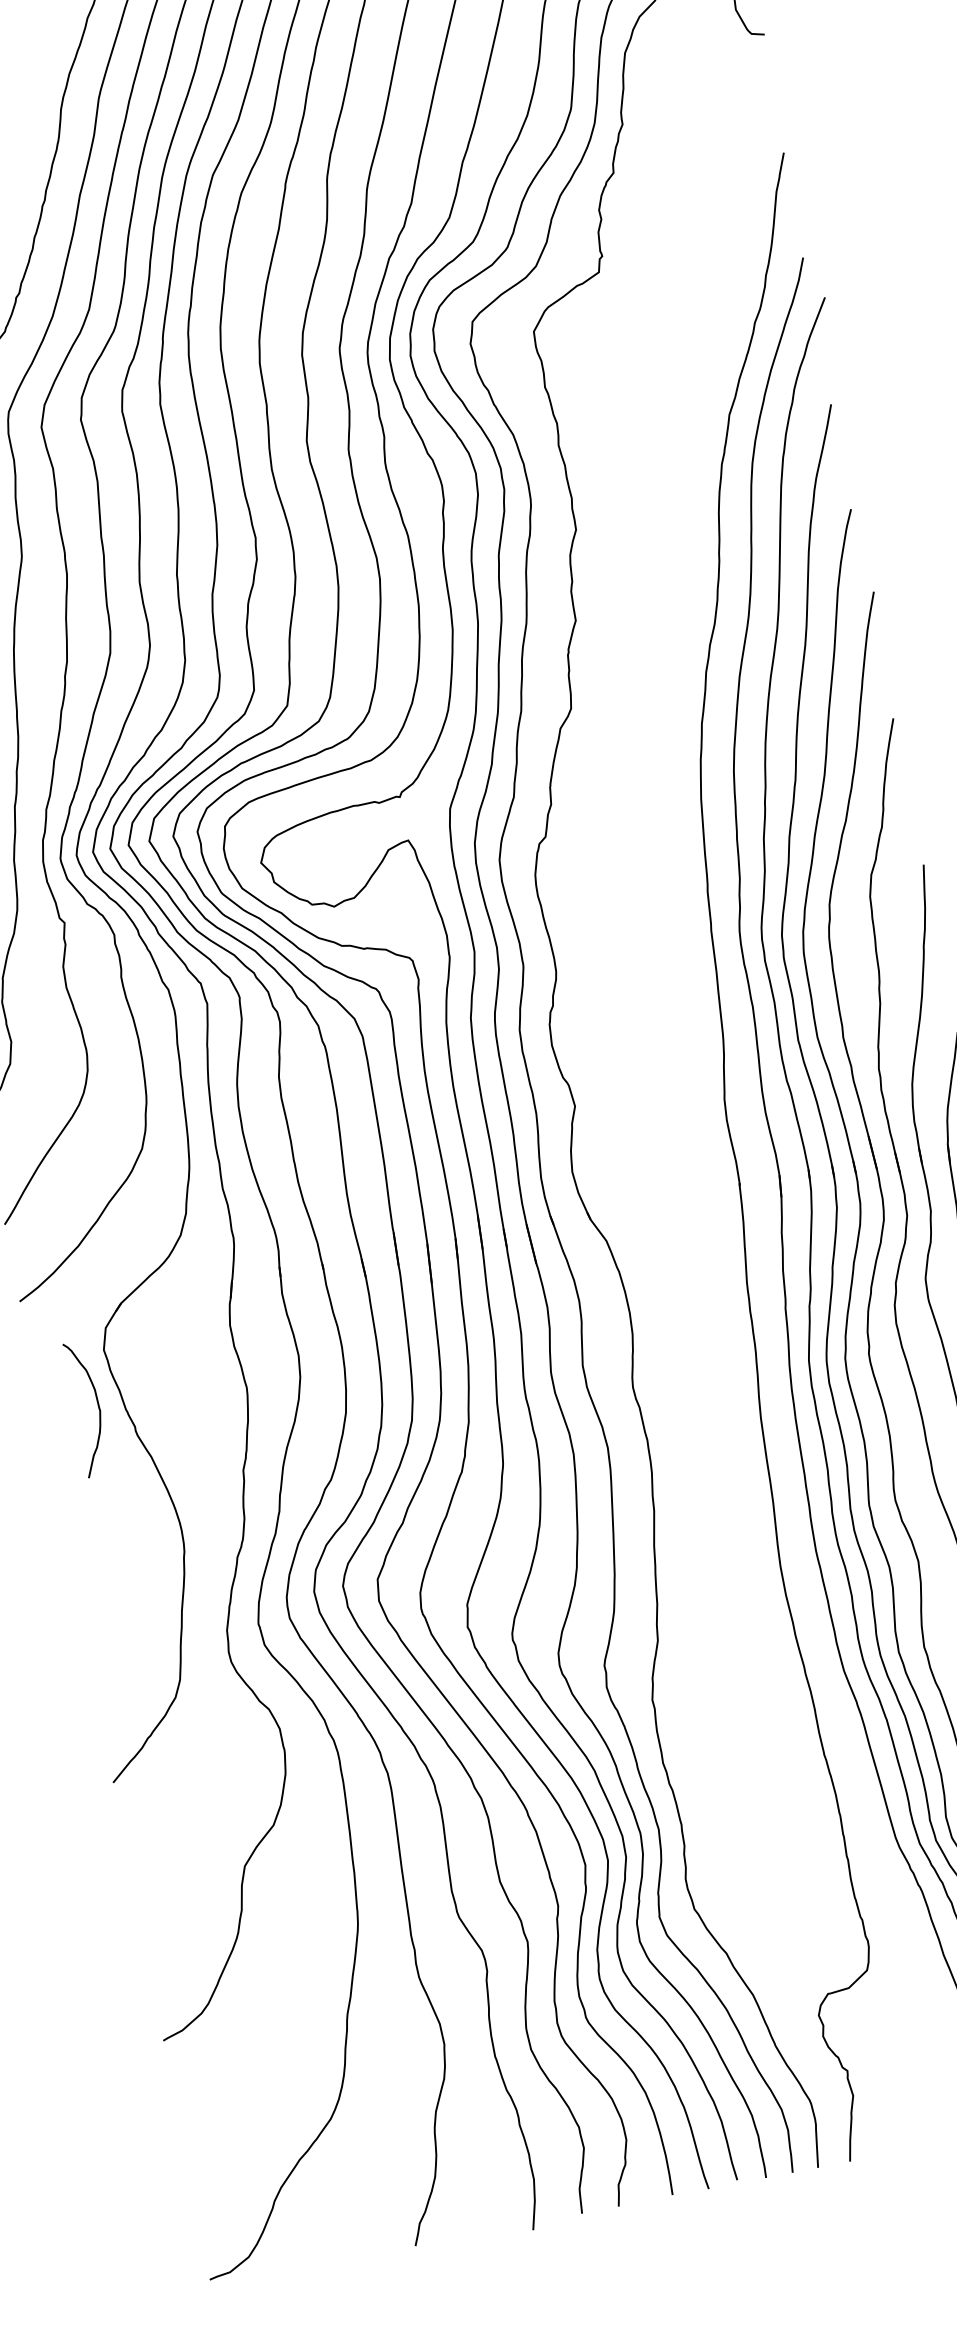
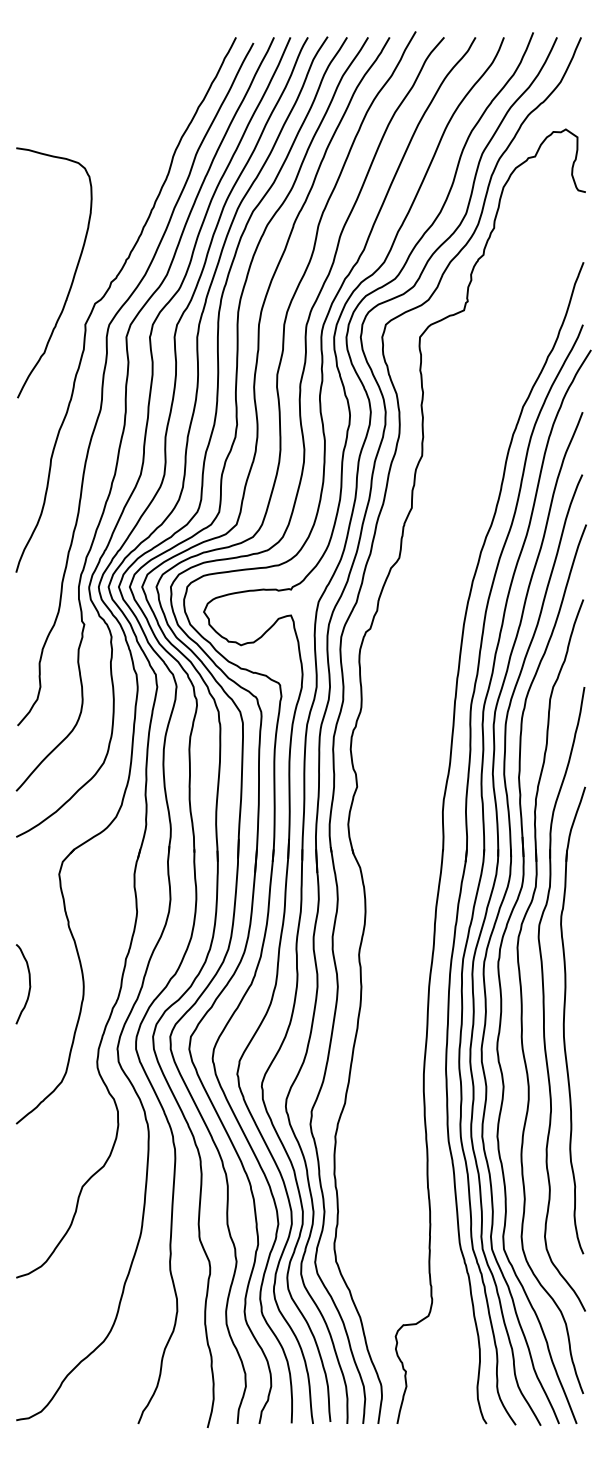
curve: (98, 1407) -> (29, 984), moved

